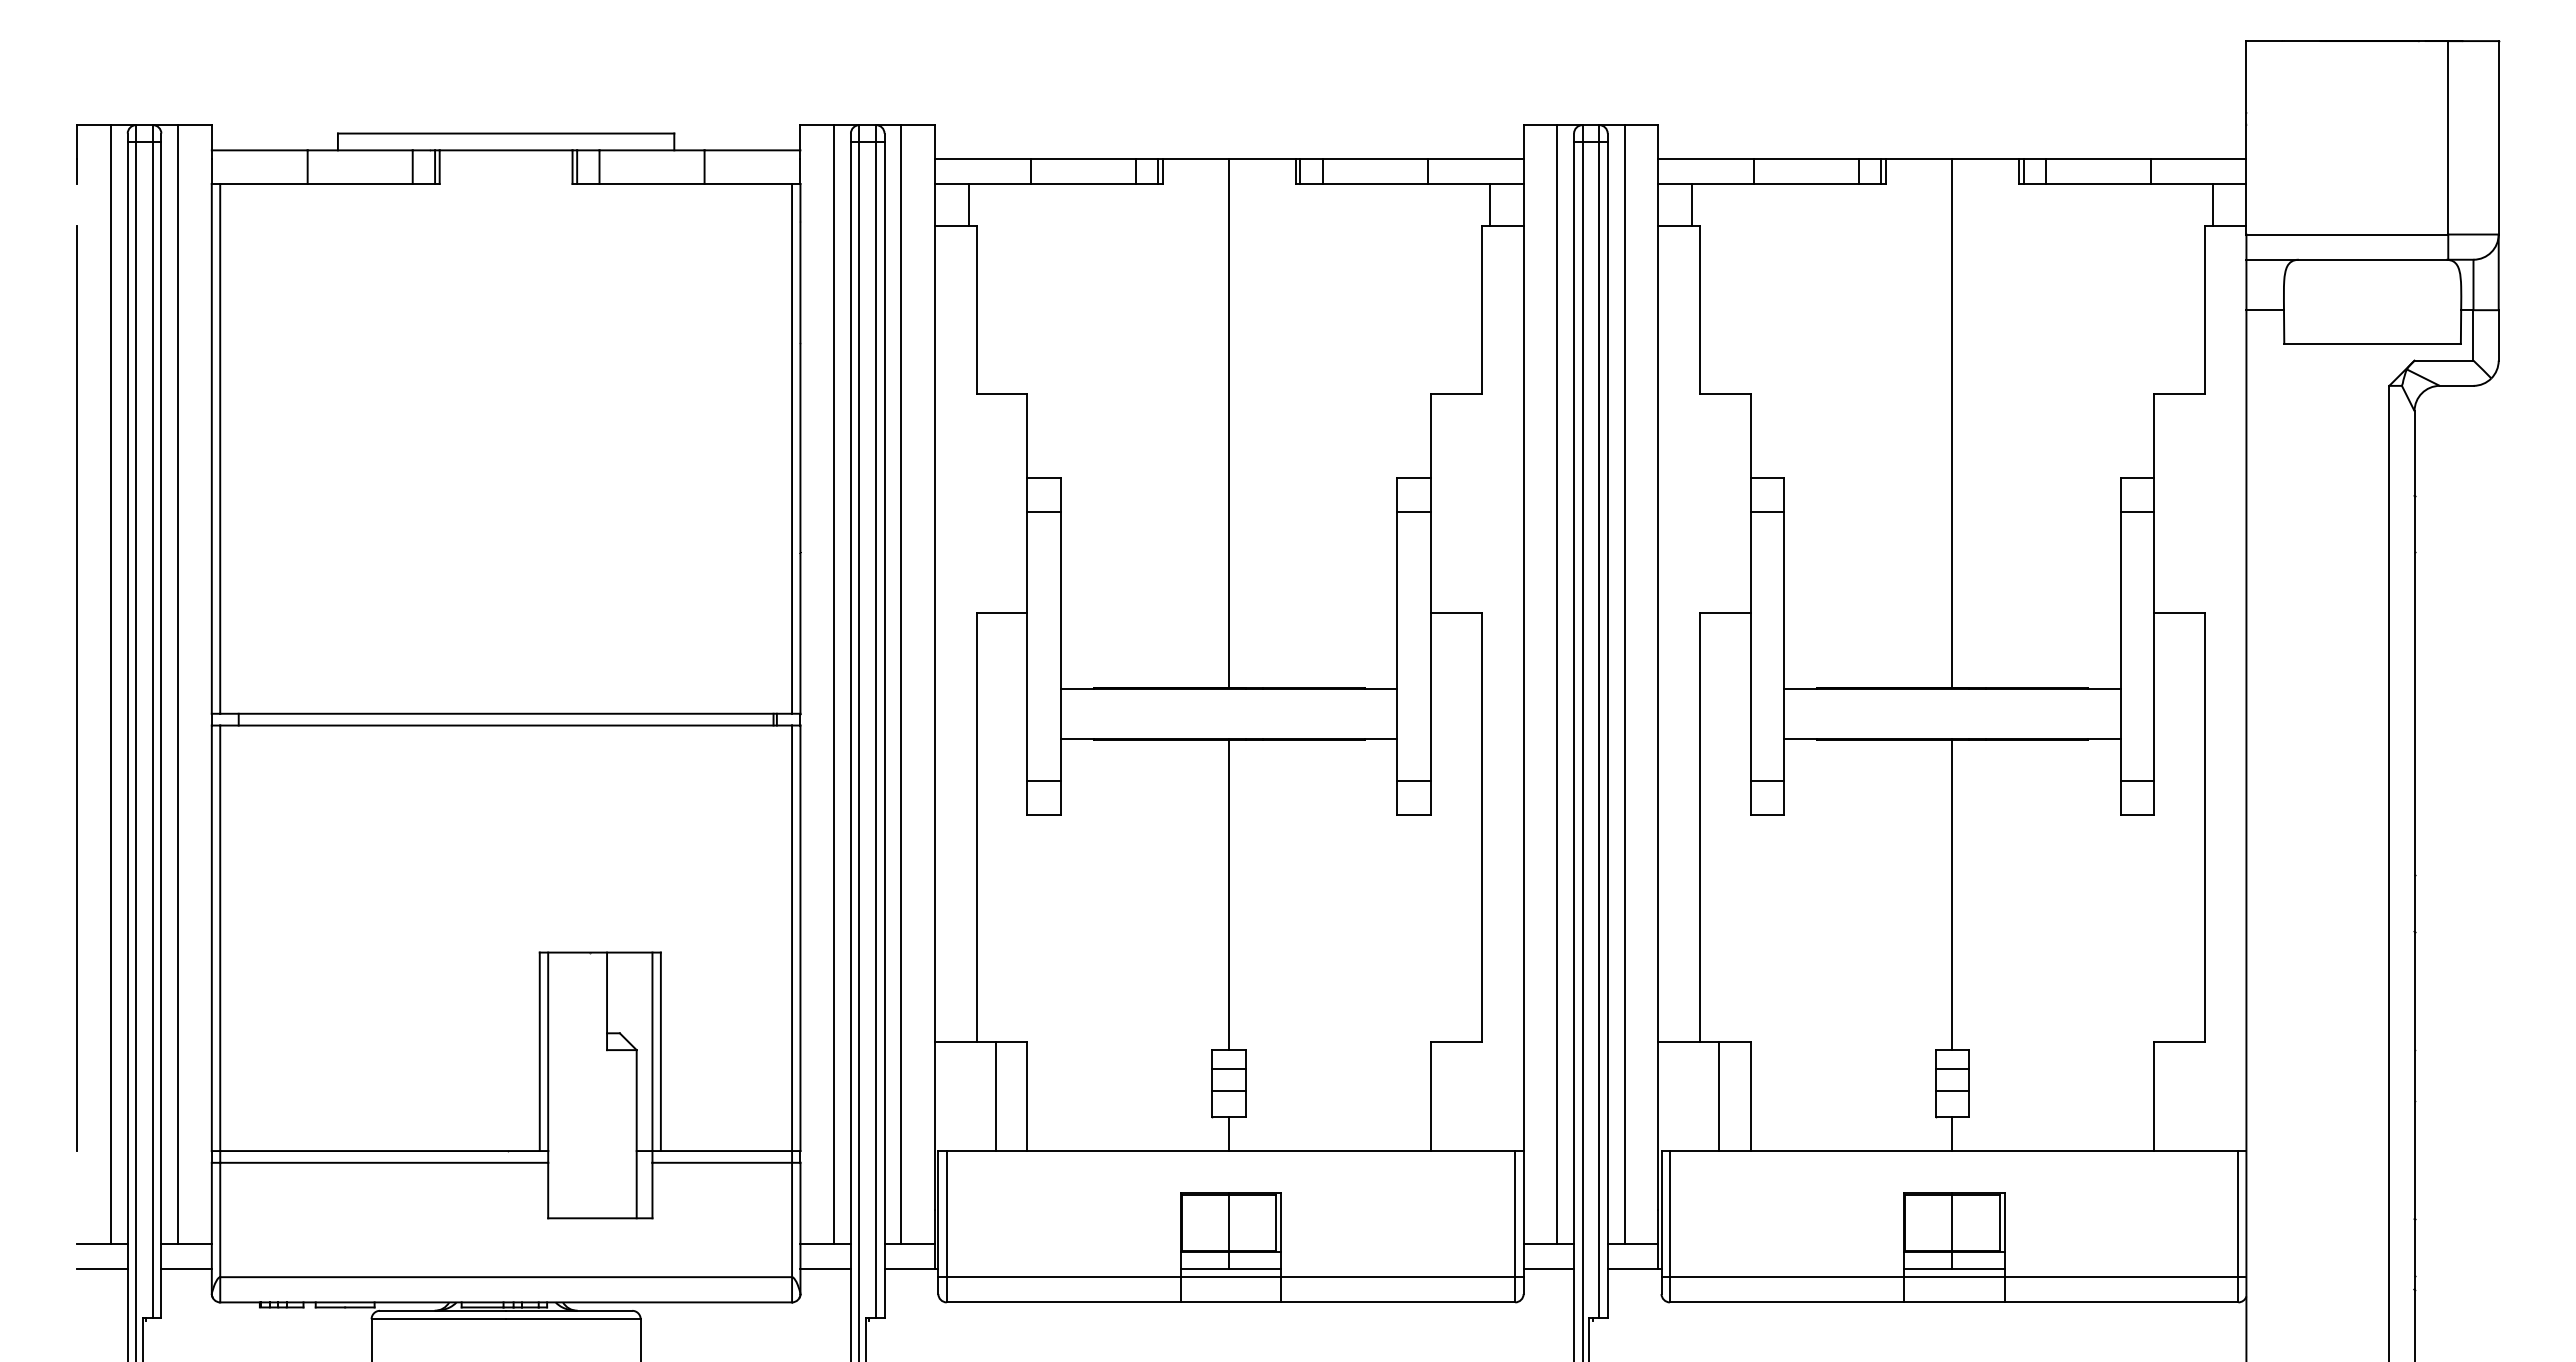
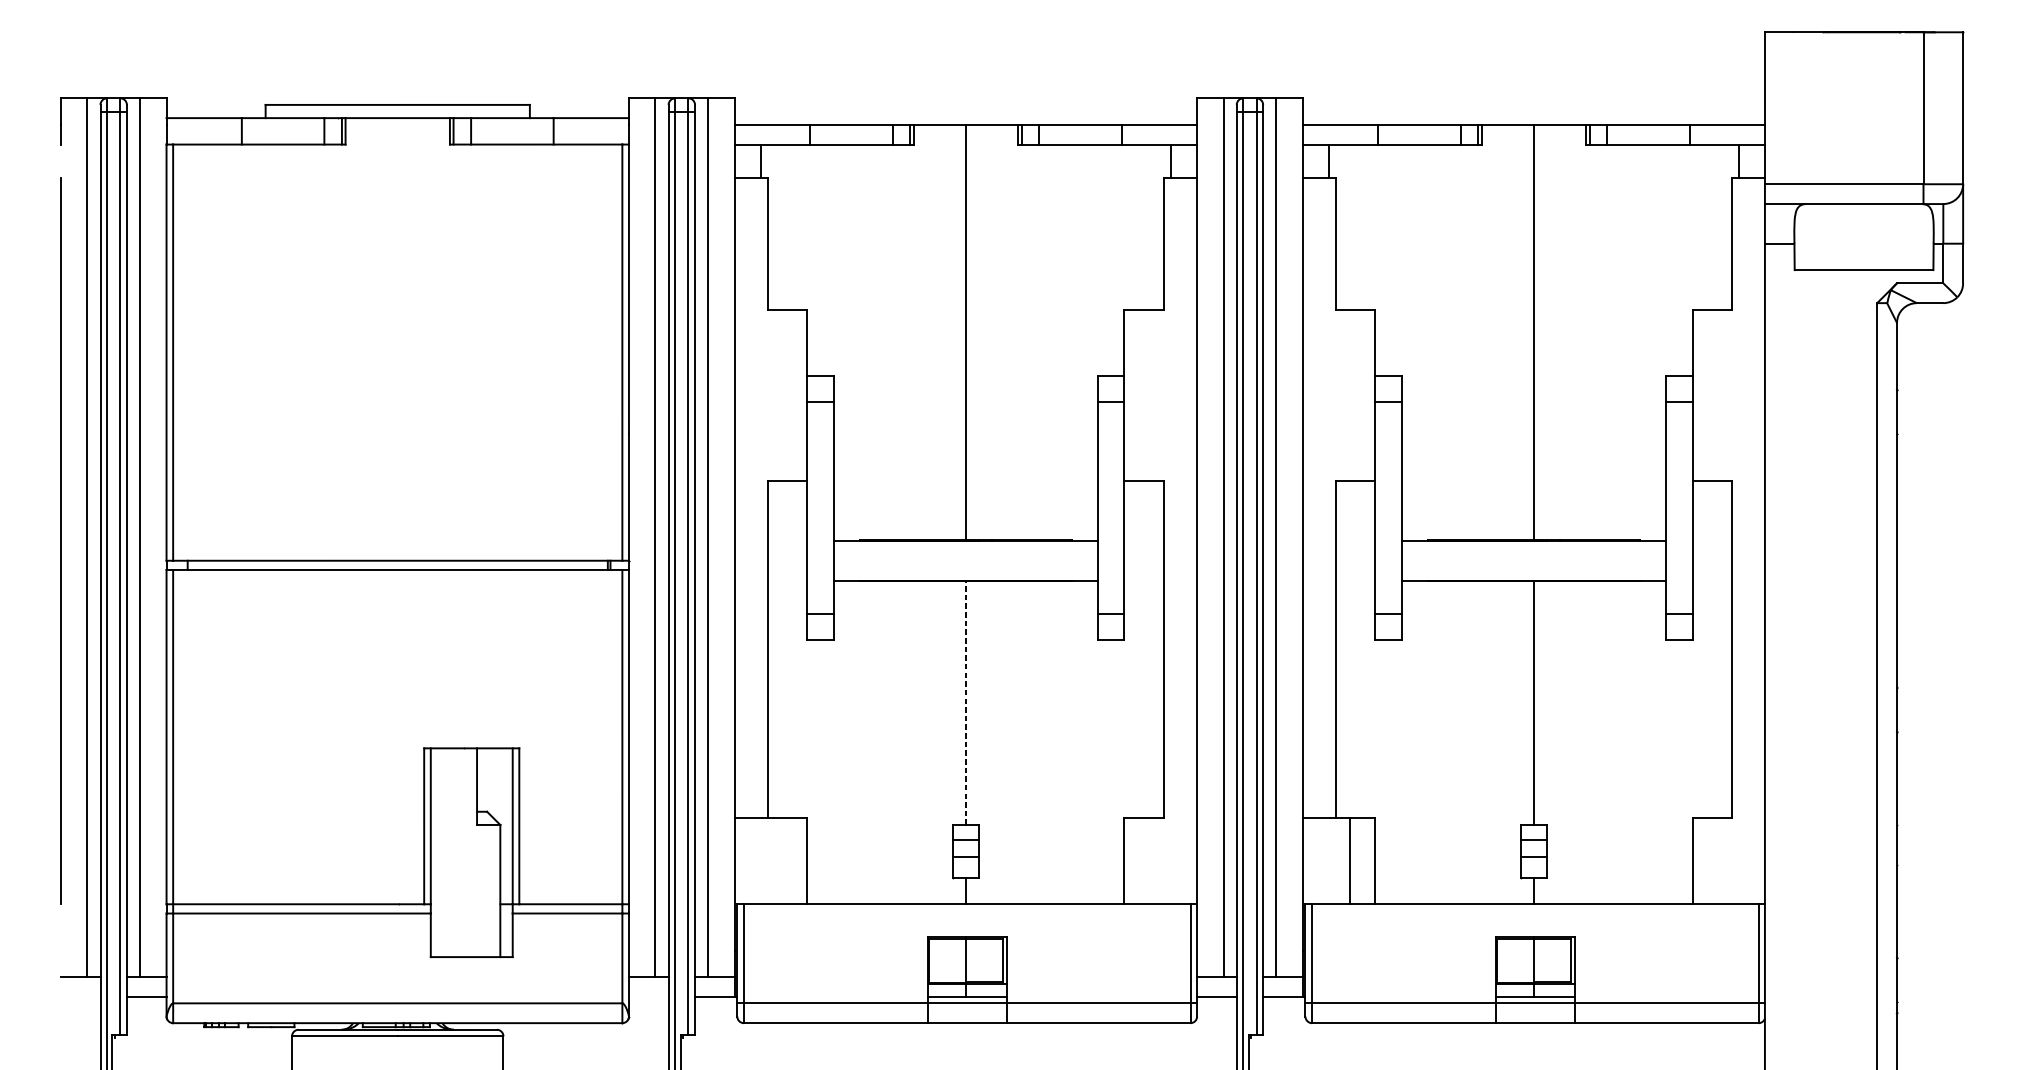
line: (1229, 894) -> (966, 702), solid -> dashed
line: (995, 1096) -> (782, 861), removed
line: (102, 1268) -> (80, 996), removed
line: (825, 1268) -> (648, 996), removed

